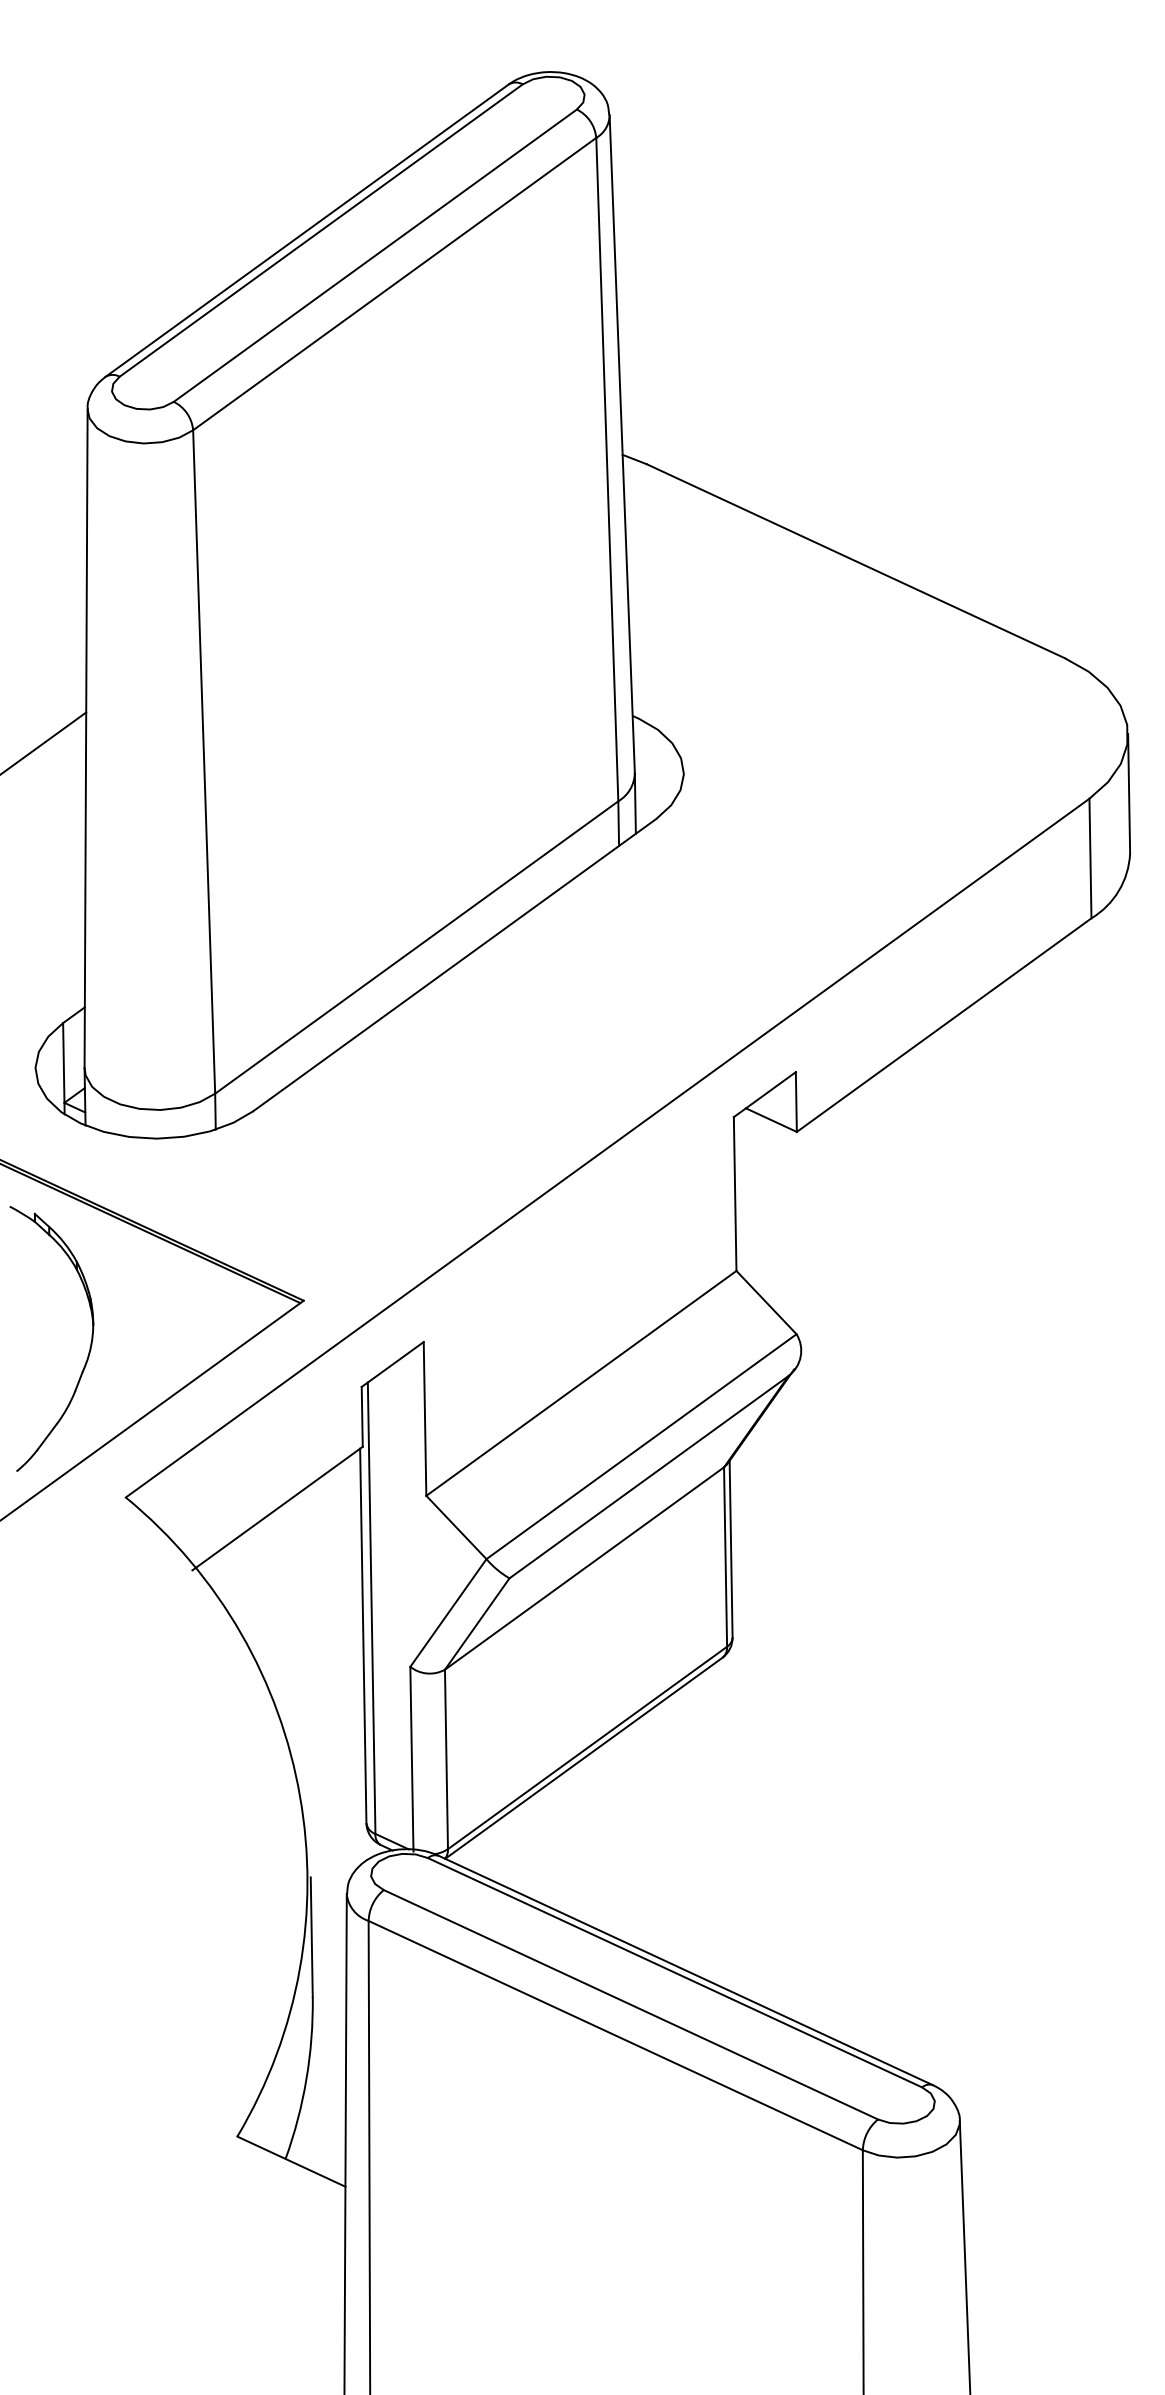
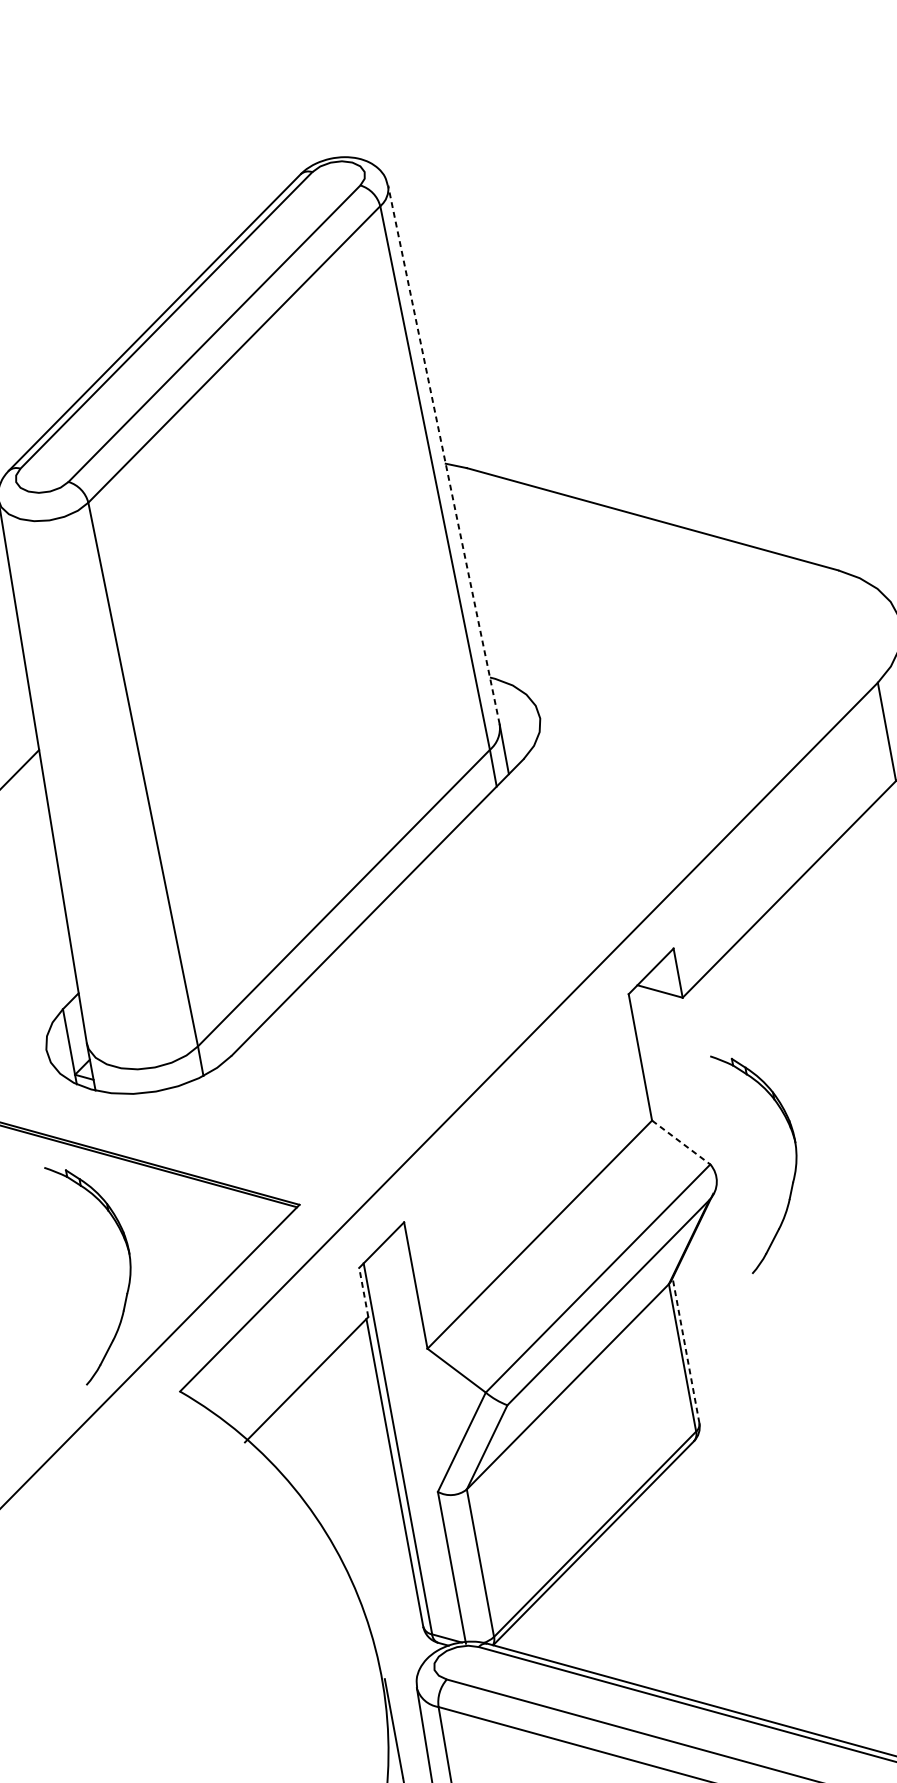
line: (622, 443) -> (444, 454), solid -> dashed
line: (766, 1302) -> (681, 1142), solid -> dashed
part: (897, 1347) -> (795, 1161), added
line: (362, 1416) -> (363, 1292), solid -> dashed
line: (731, 1548) -> (686, 1350), solid -> dashed

